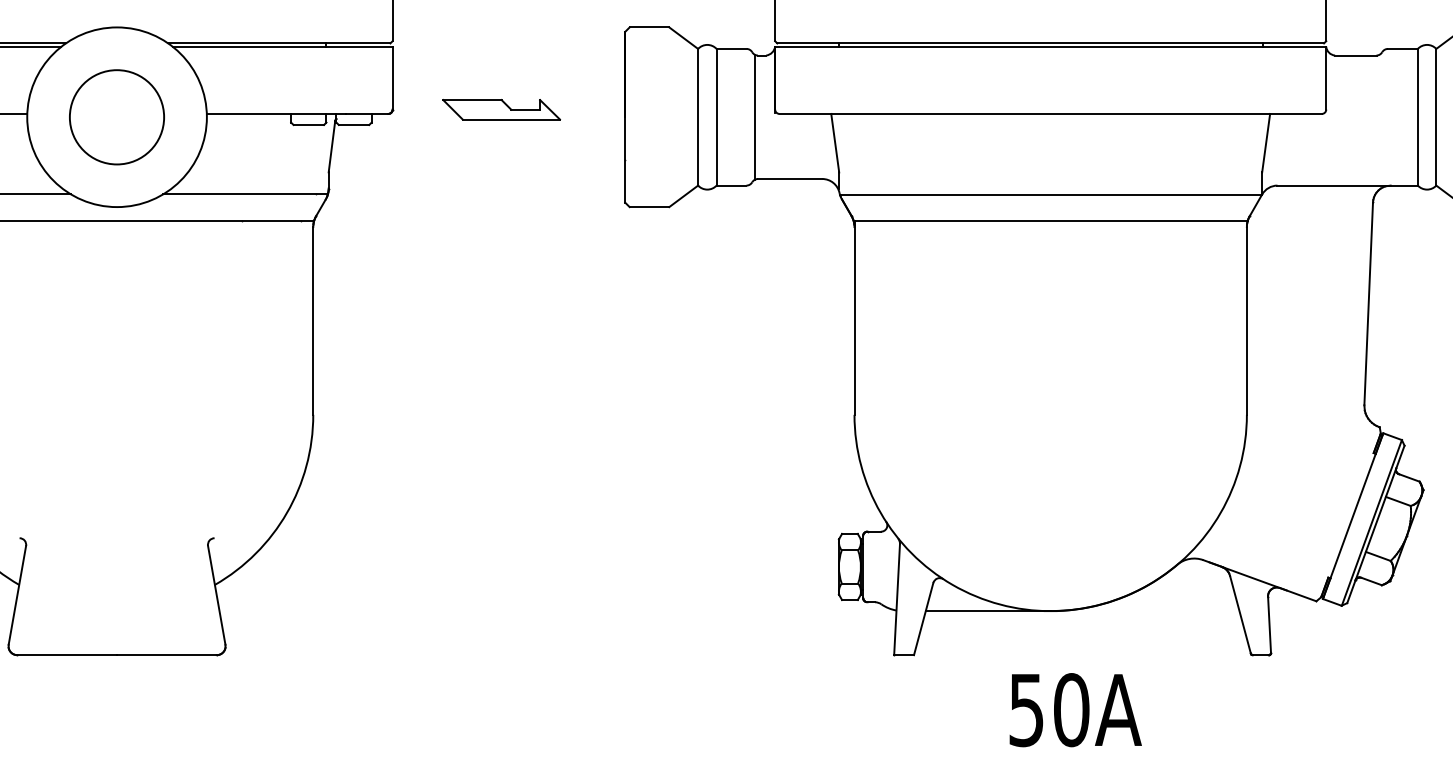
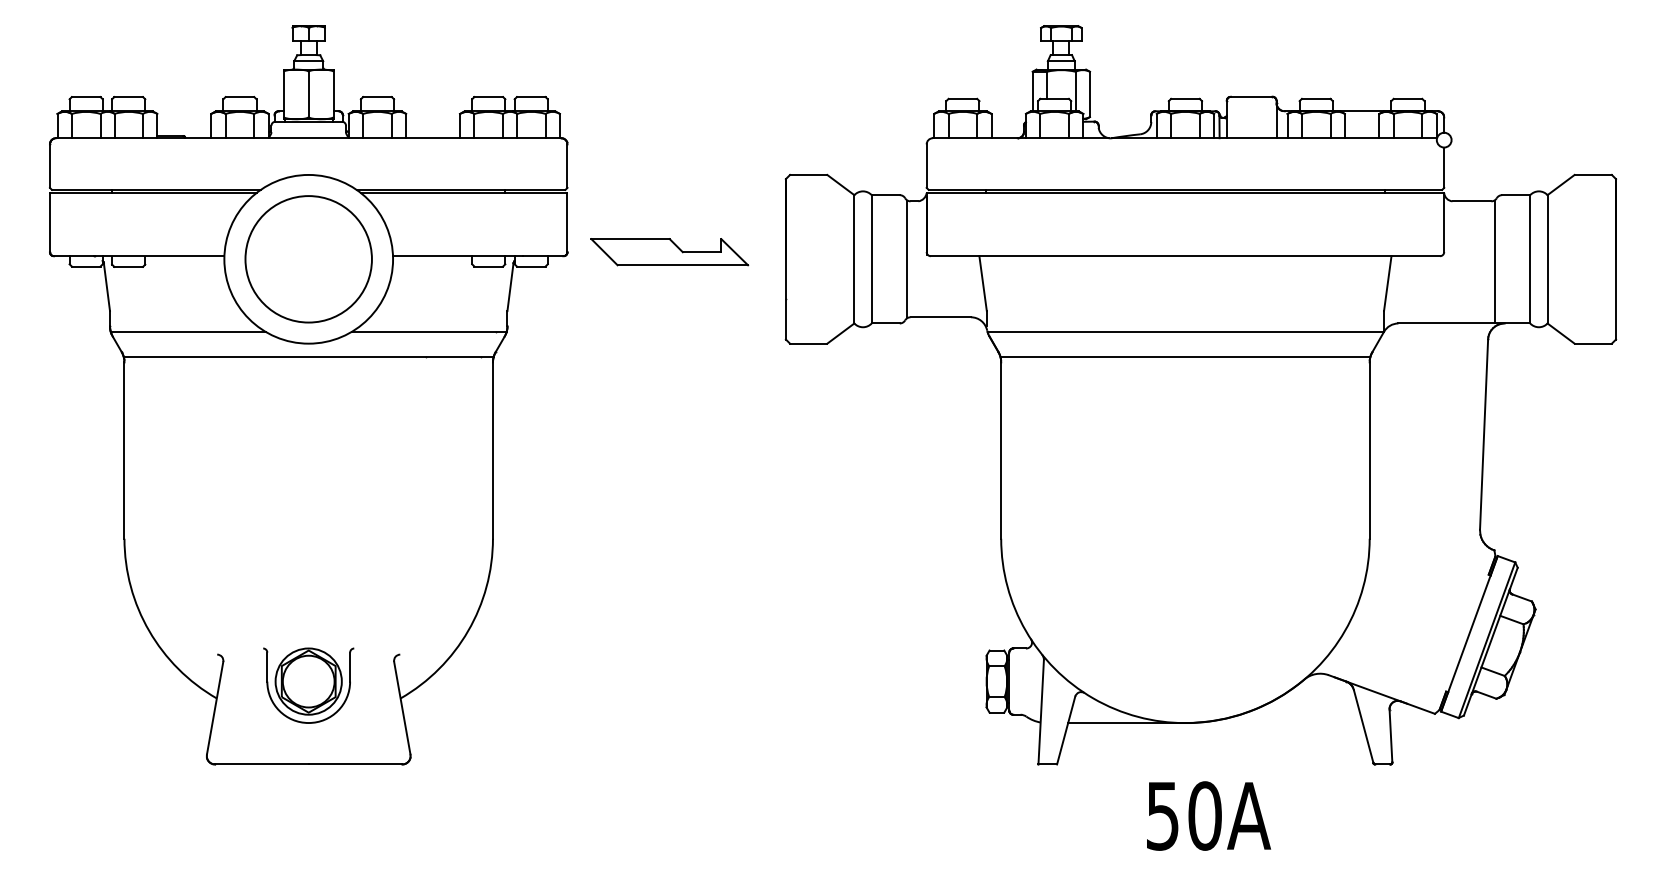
part: (501, 110) -> (669, 252), size x1.43
circle: (116, 117) -> (308, 259), size x1.43
line: (1379, 119) -> (1494, 261), added
part: (116, 571) -> (308, 685), added

